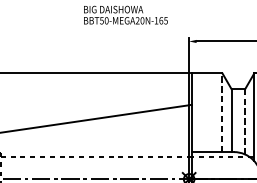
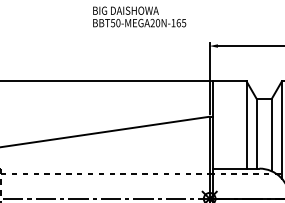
line: (222, 112) -> (246, 124), dashed -> solid
line: (244, 121) -> (271, 134), dashed -> solid

